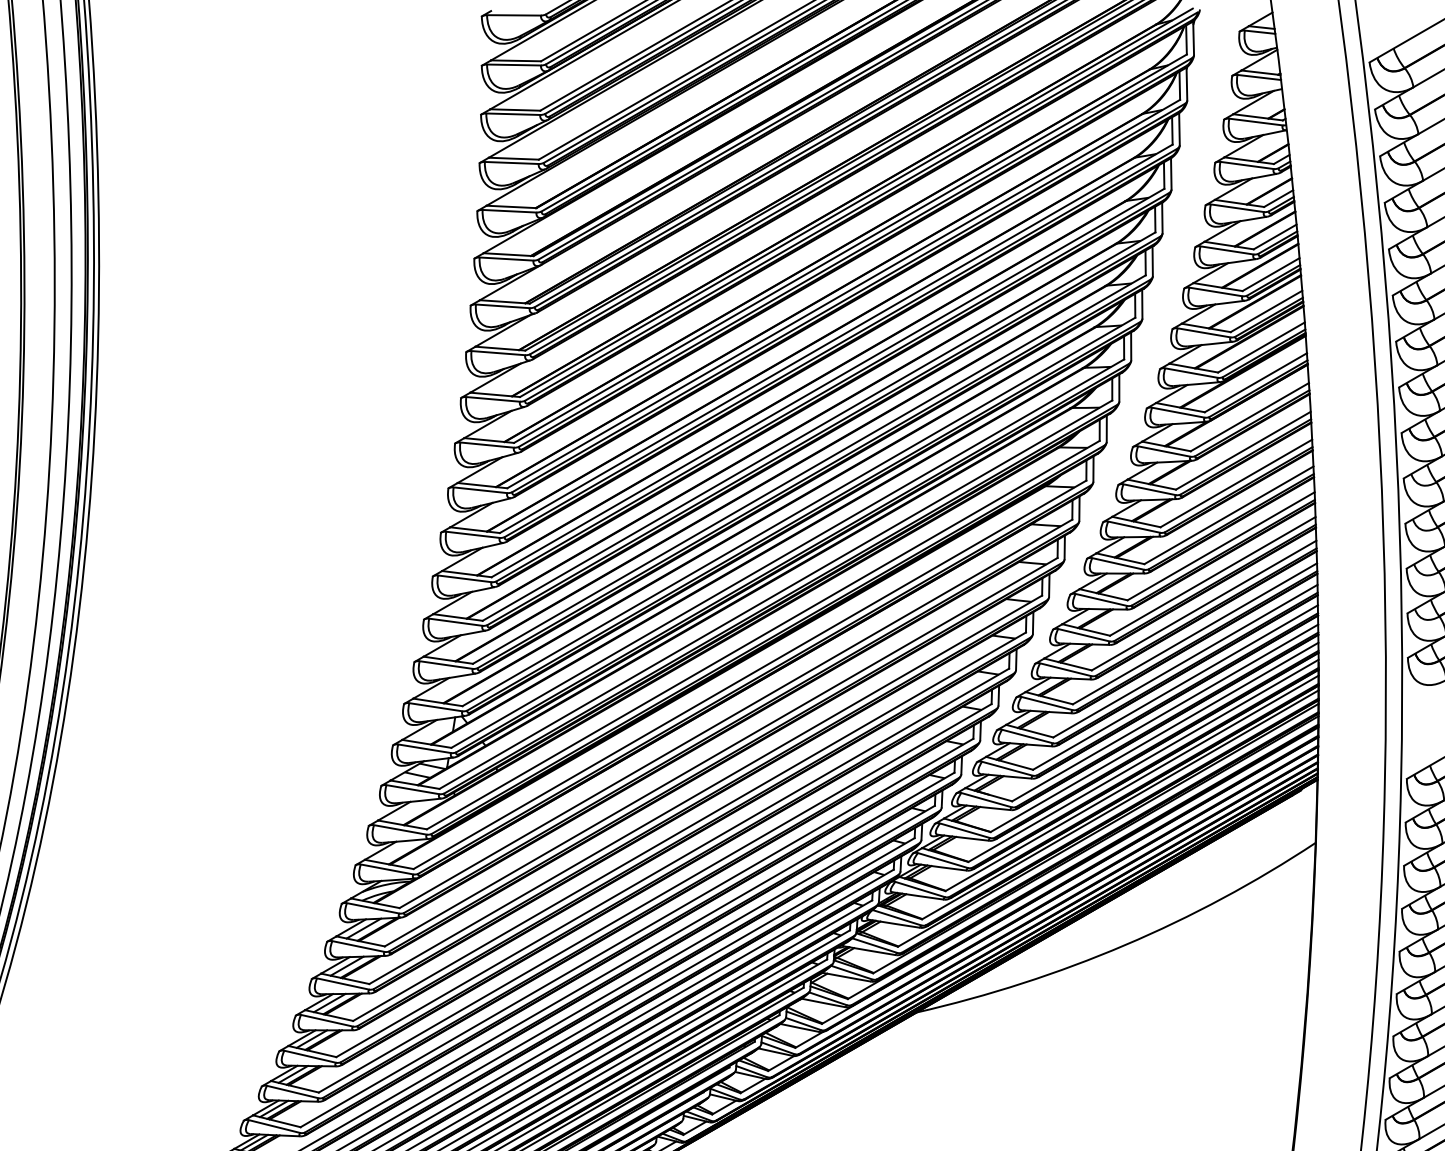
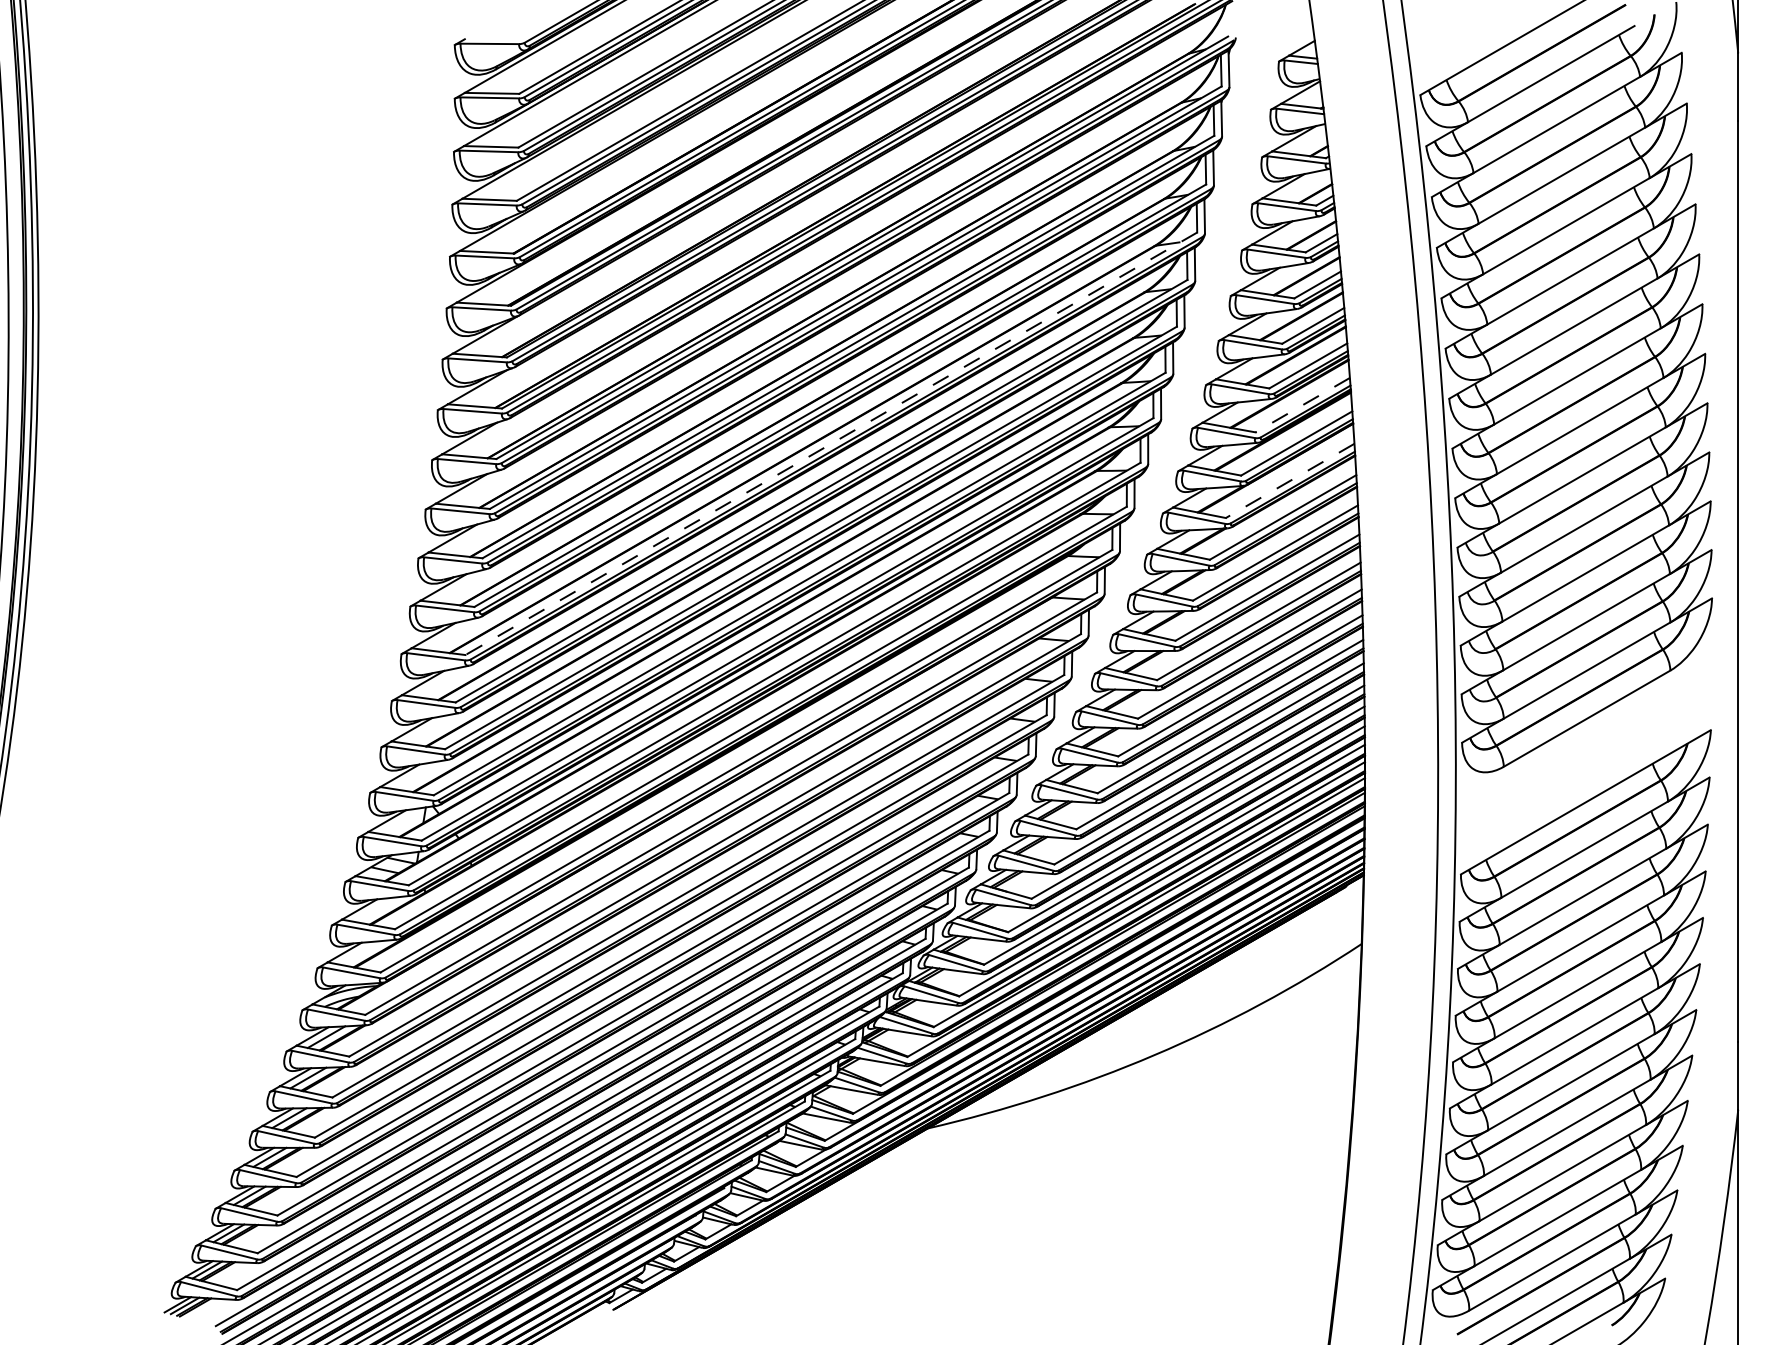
line: (1261, 347) -> (1302, 405), solid -> dashed
line: (827, 383) -> (830, 444), solid -> dashed
line: (1249, 417) -> (1289, 481), solid -> dashed

